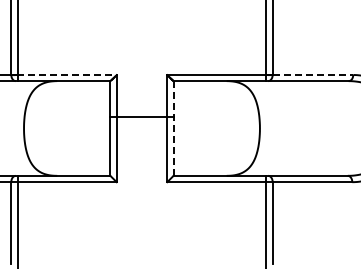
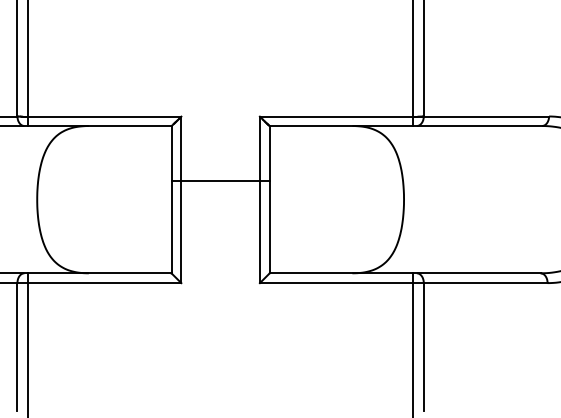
line: (66, 75) -> (103, 117), dashed -> solid
line: (313, 75) -> (487, 117), dashed -> solid
line: (173, 127) -> (269, 198), dashed -> solid

